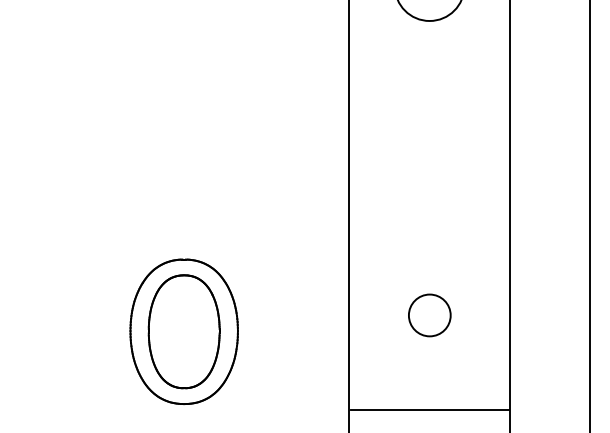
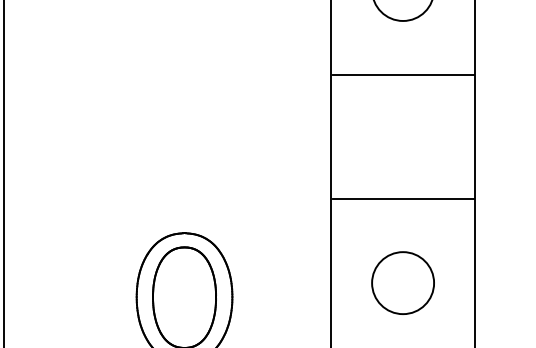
line: (429, 81) -> (402, 74), added
line: (429, 220) -> (402, 198), added
circle: (429, 315) -> (402, 283), size x1.67

